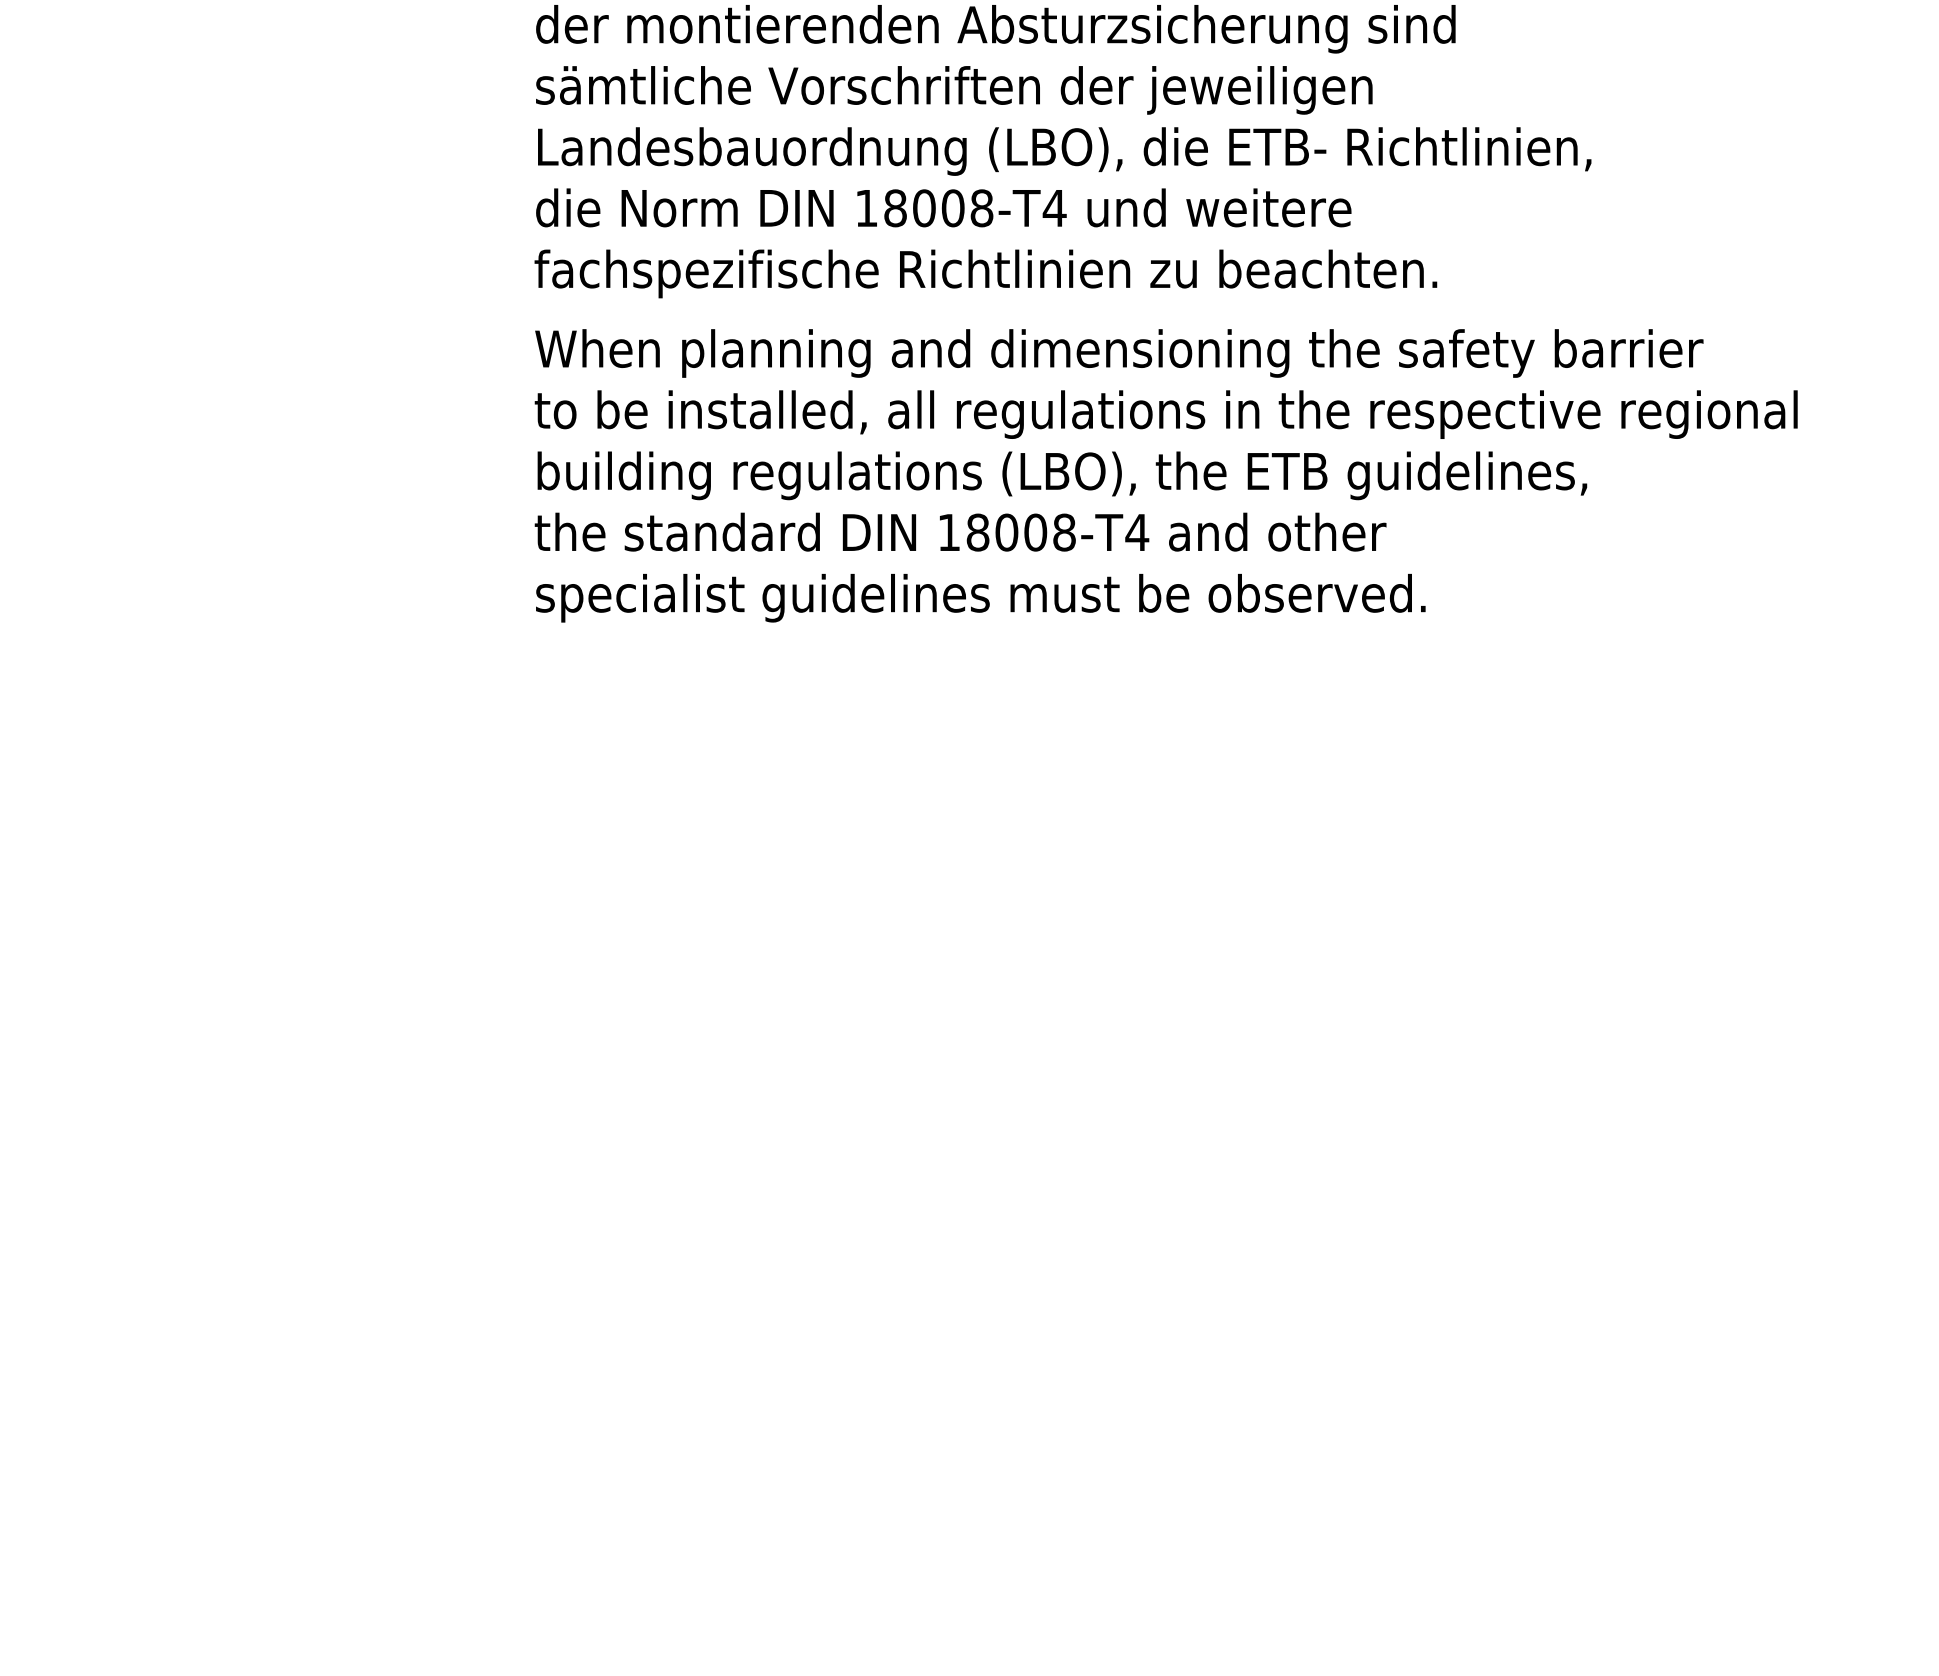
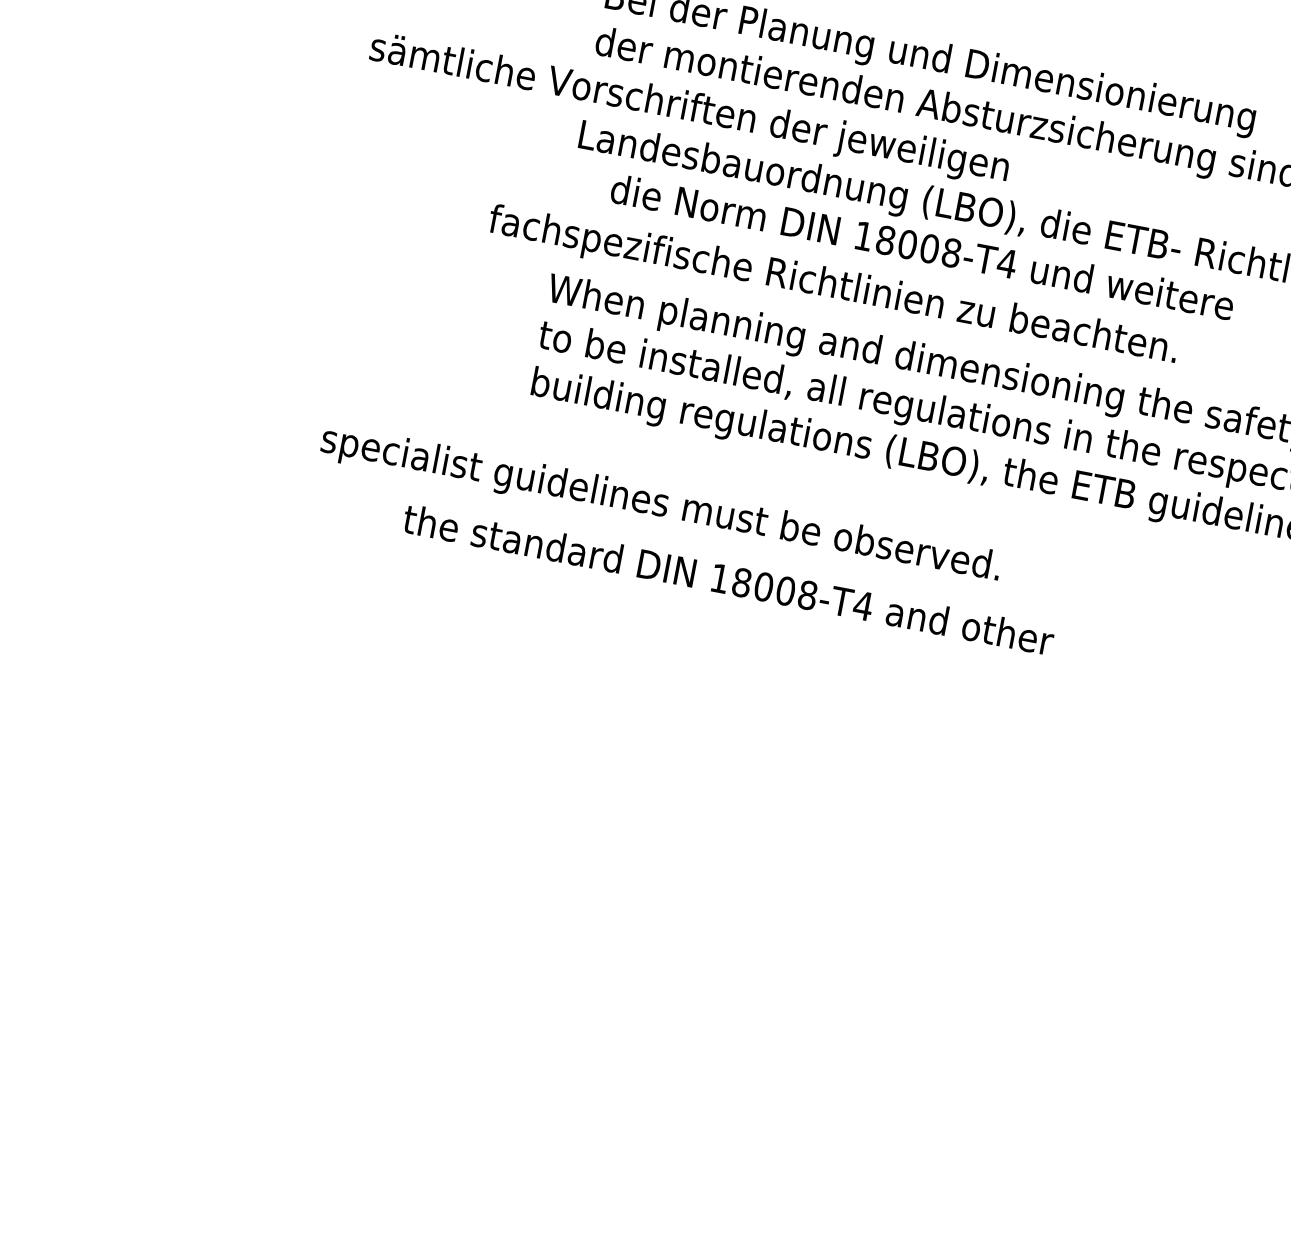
text: (954, 90) -> (689, 109), moved
text: (943, 207) -> (922, 246), moved
text: (985, 273) -> (832, 286), moved
text: (960, 531) -> (728, 579), moved
text: (980, 598) -> (660, 505), moved

